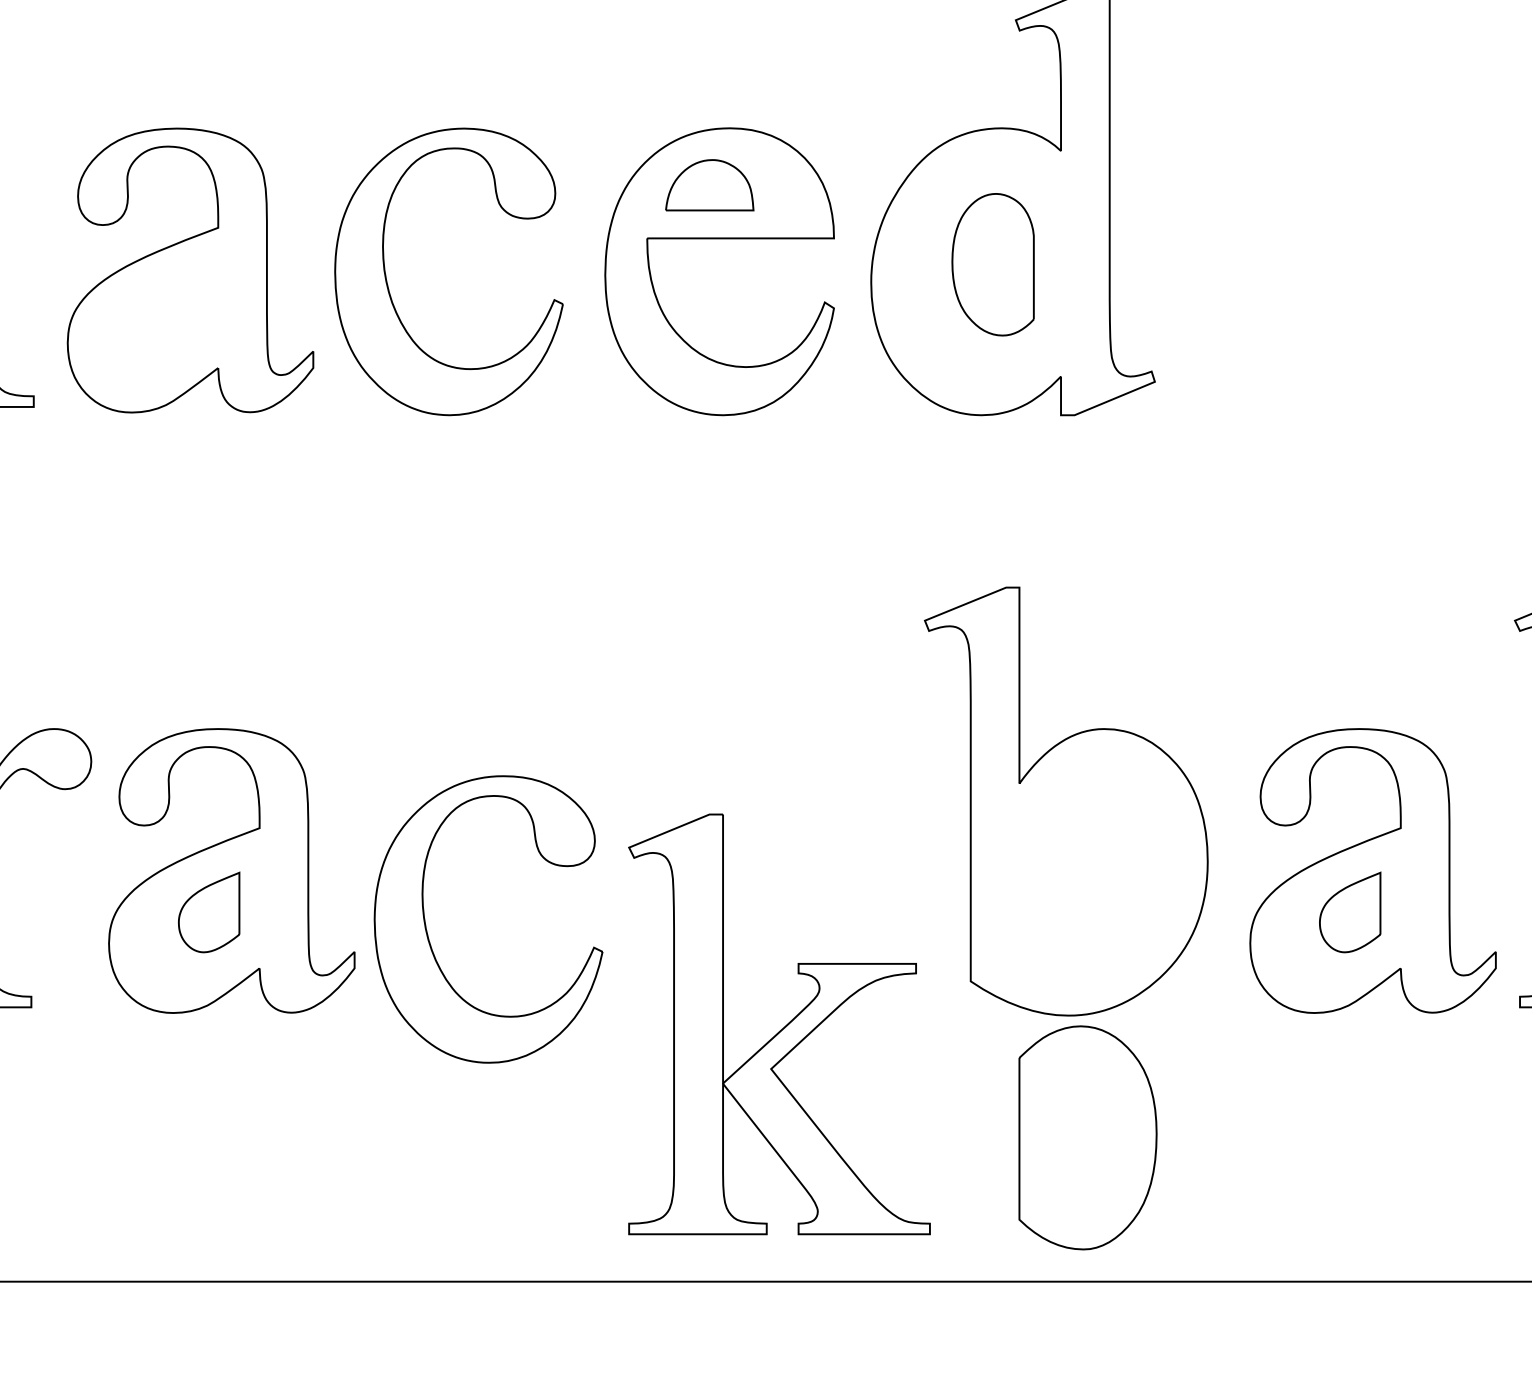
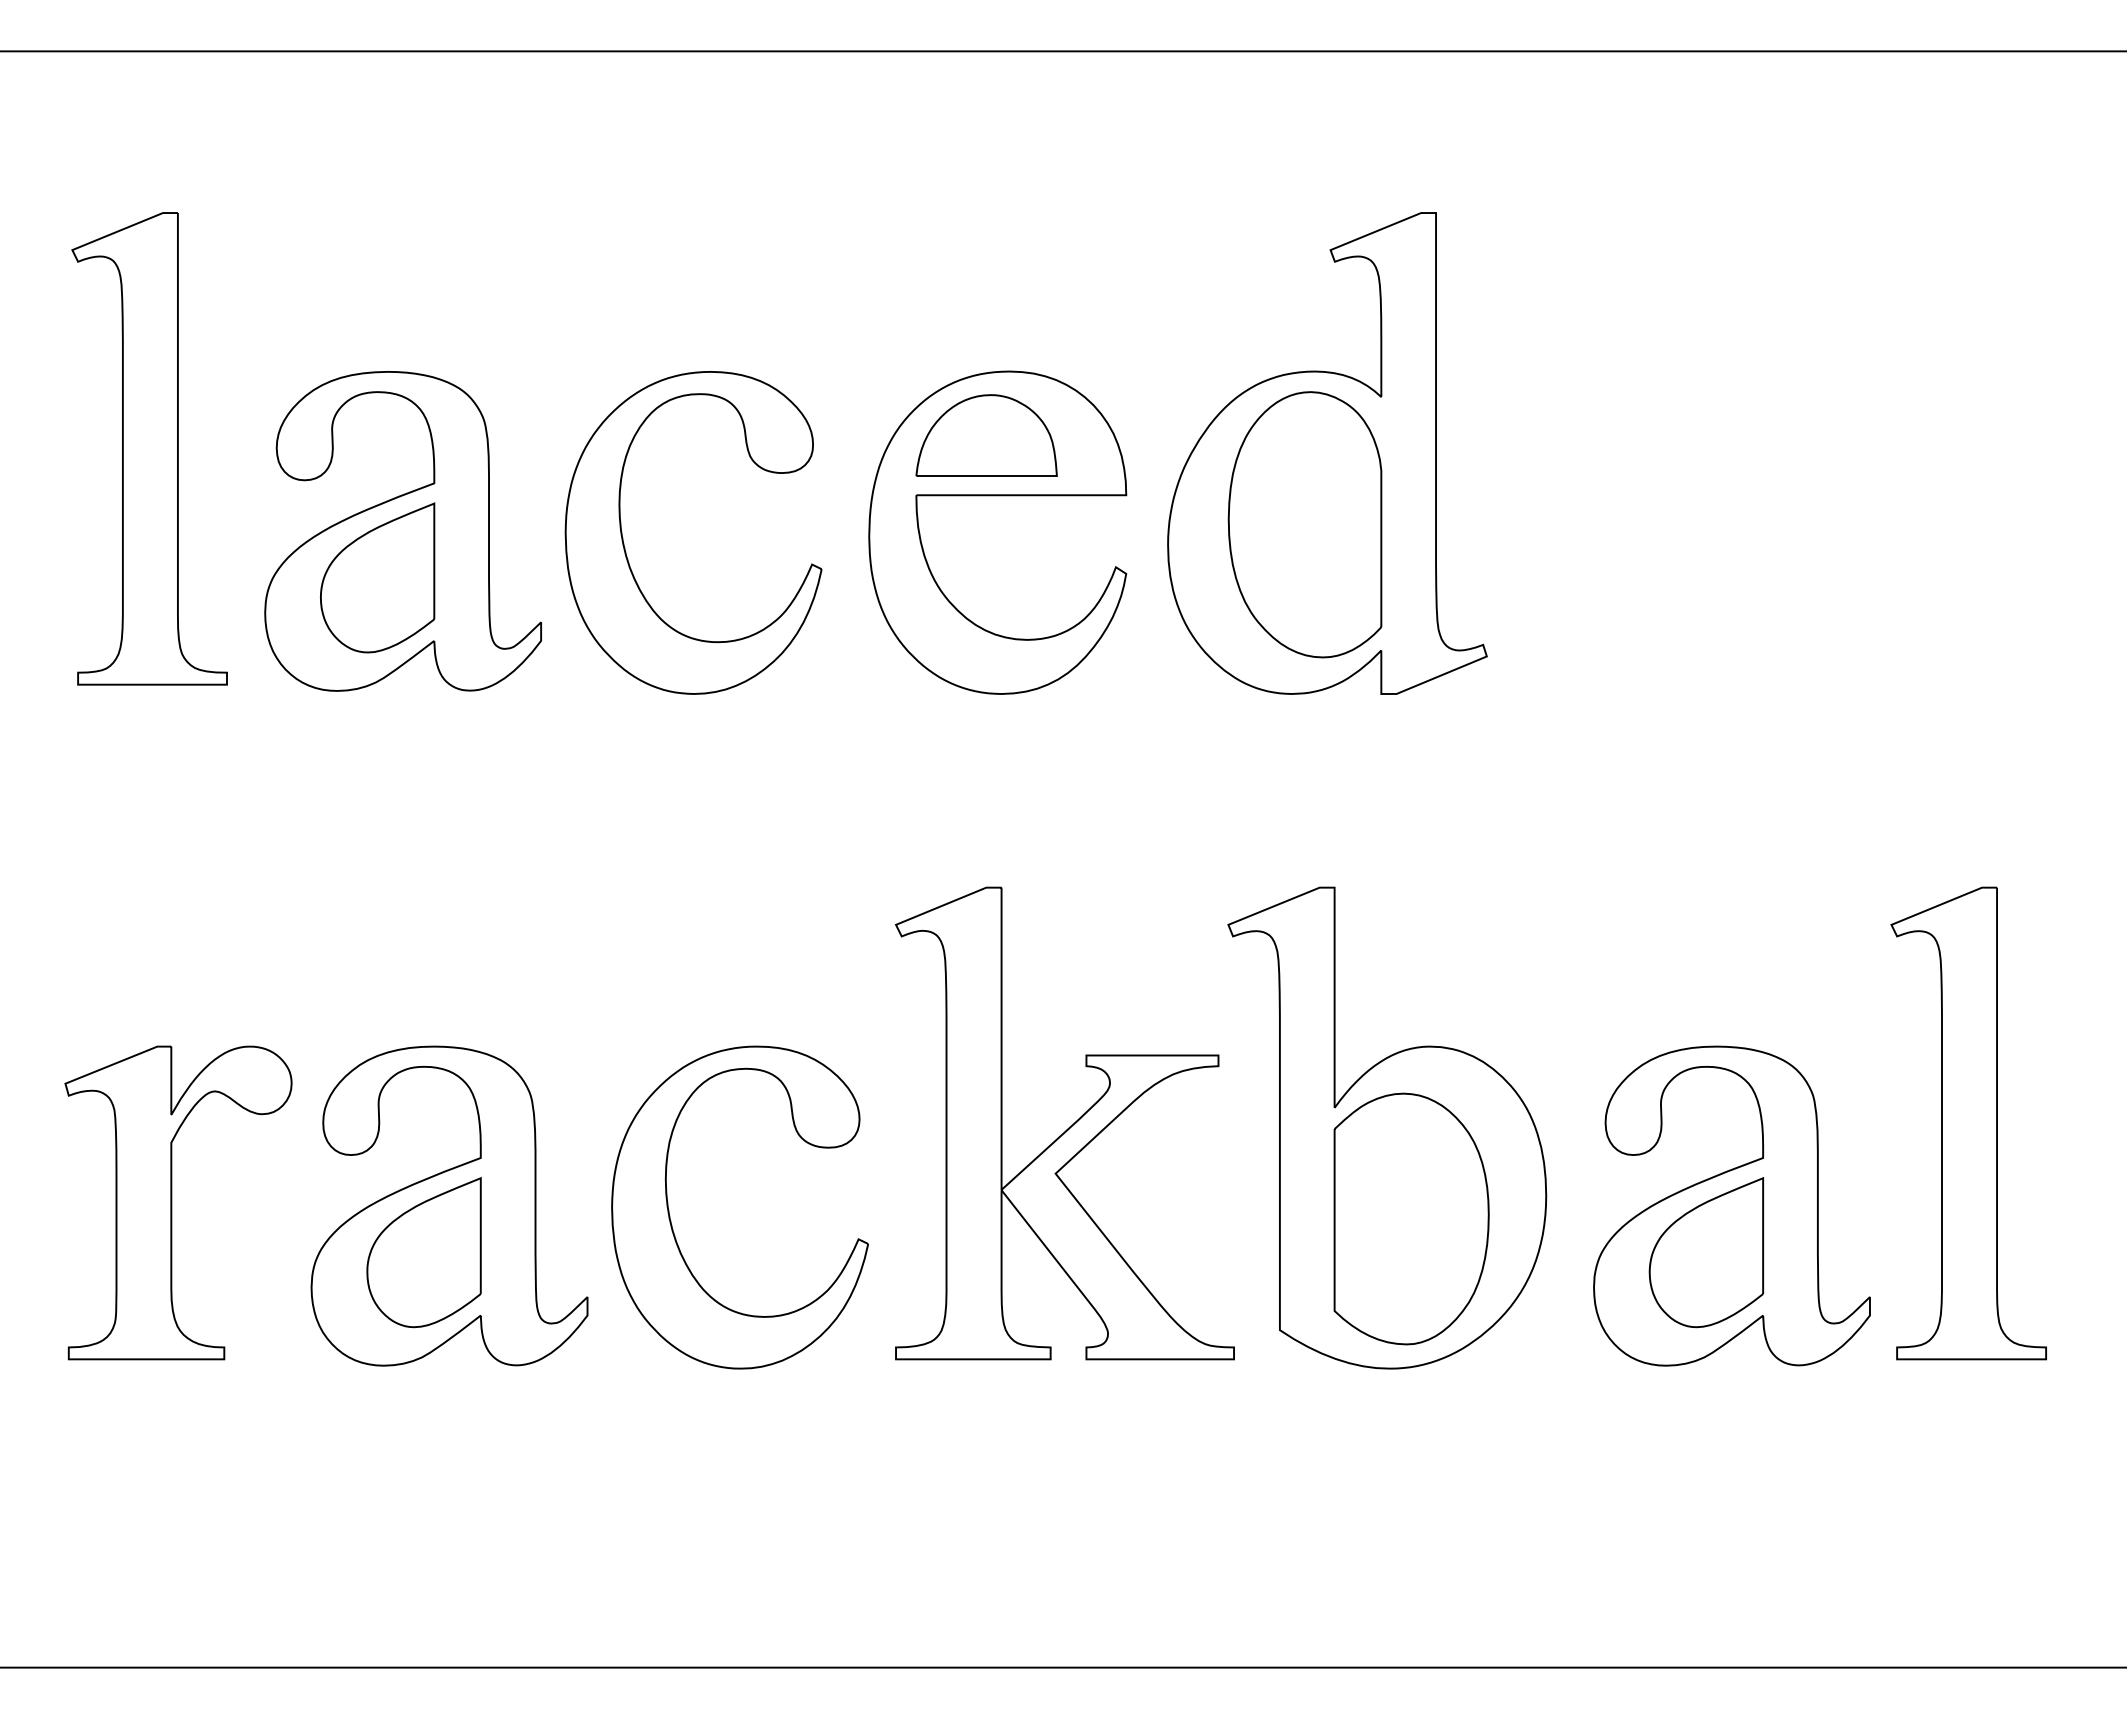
part: (709, 185) -> (986, 435), size x1.43
part: (992, 264) -> (1304, 524), size x1.67
part: (167, 311) -> (377, 577), added
part: (208, 912) -> (423, 1252), size x1.67
part: (1349, 912) -> (1705, 1252), size x1.67
part: (427, 930) -> (671, 1220), moved
part: (779, 1024) -> (1064, 1123), moved
part: (1087, 1137) -> (1411, 1218), moved

